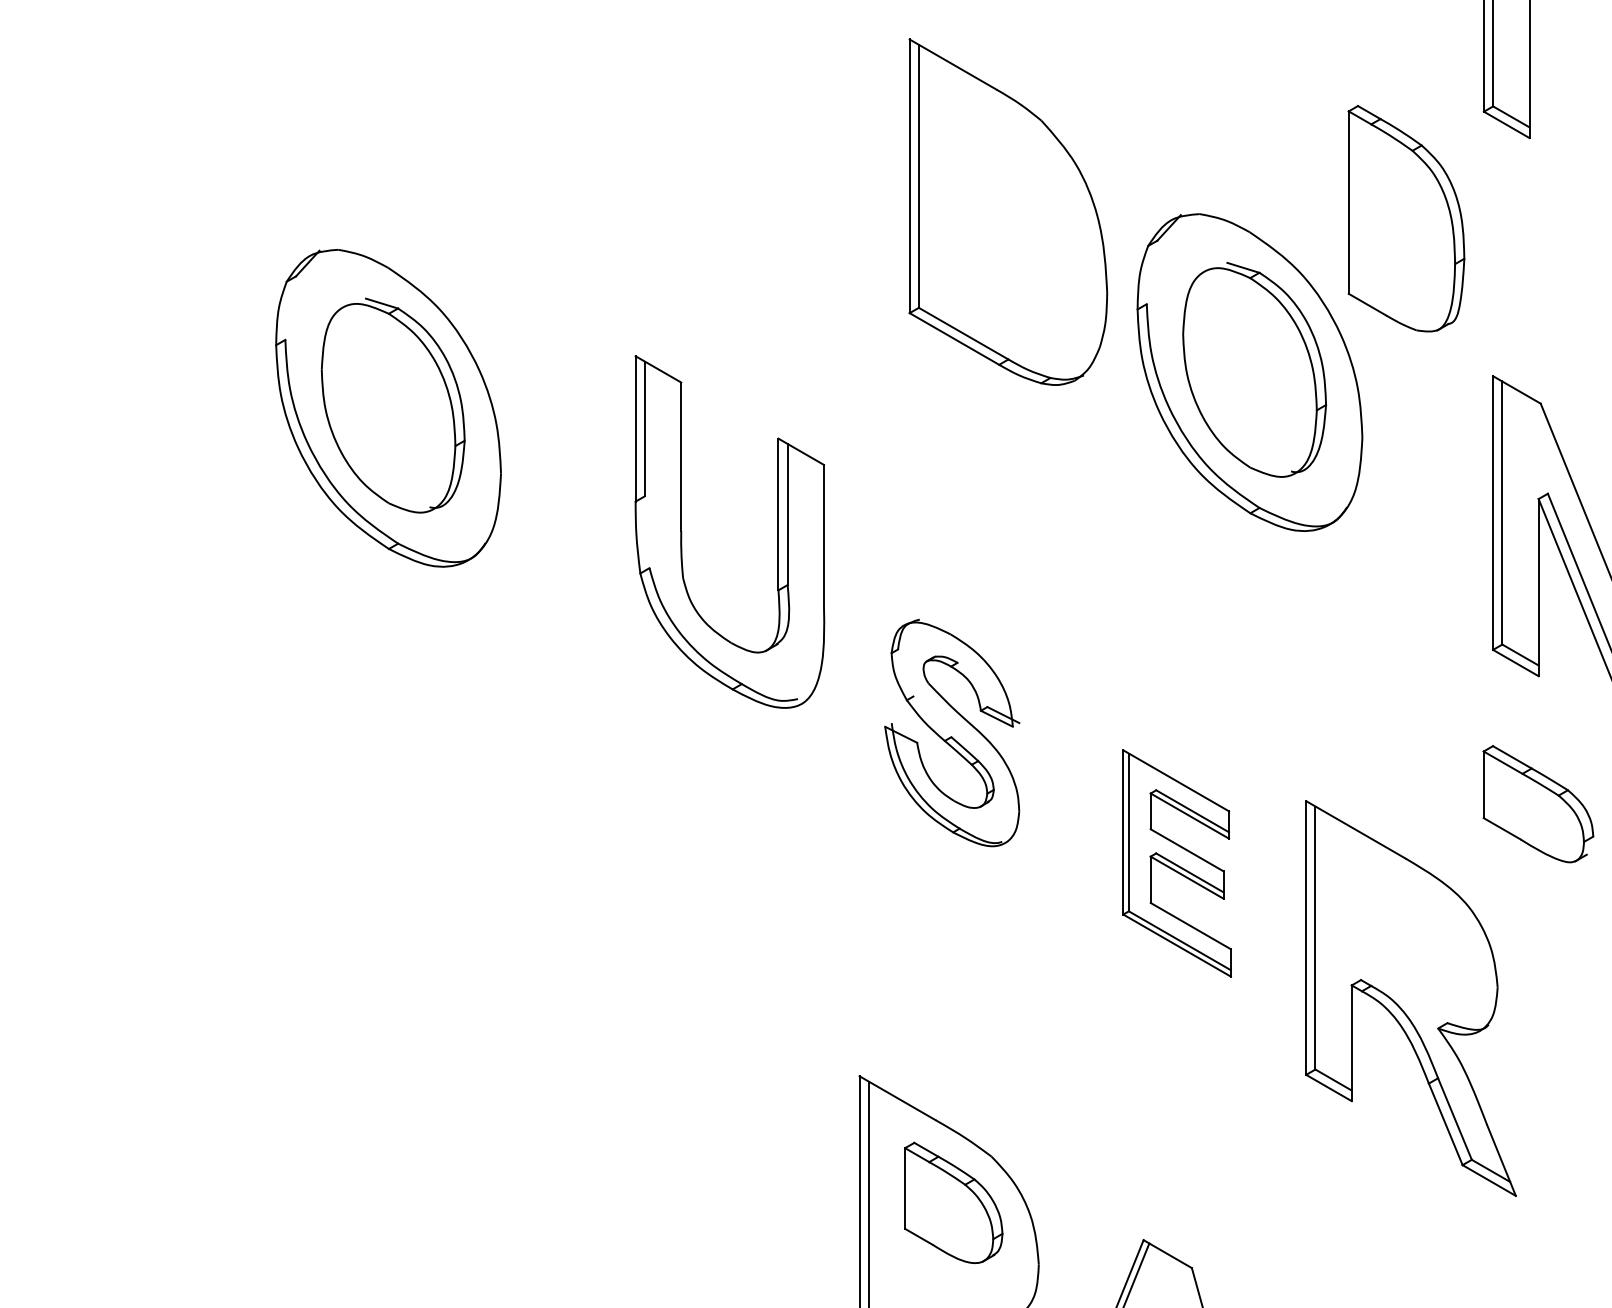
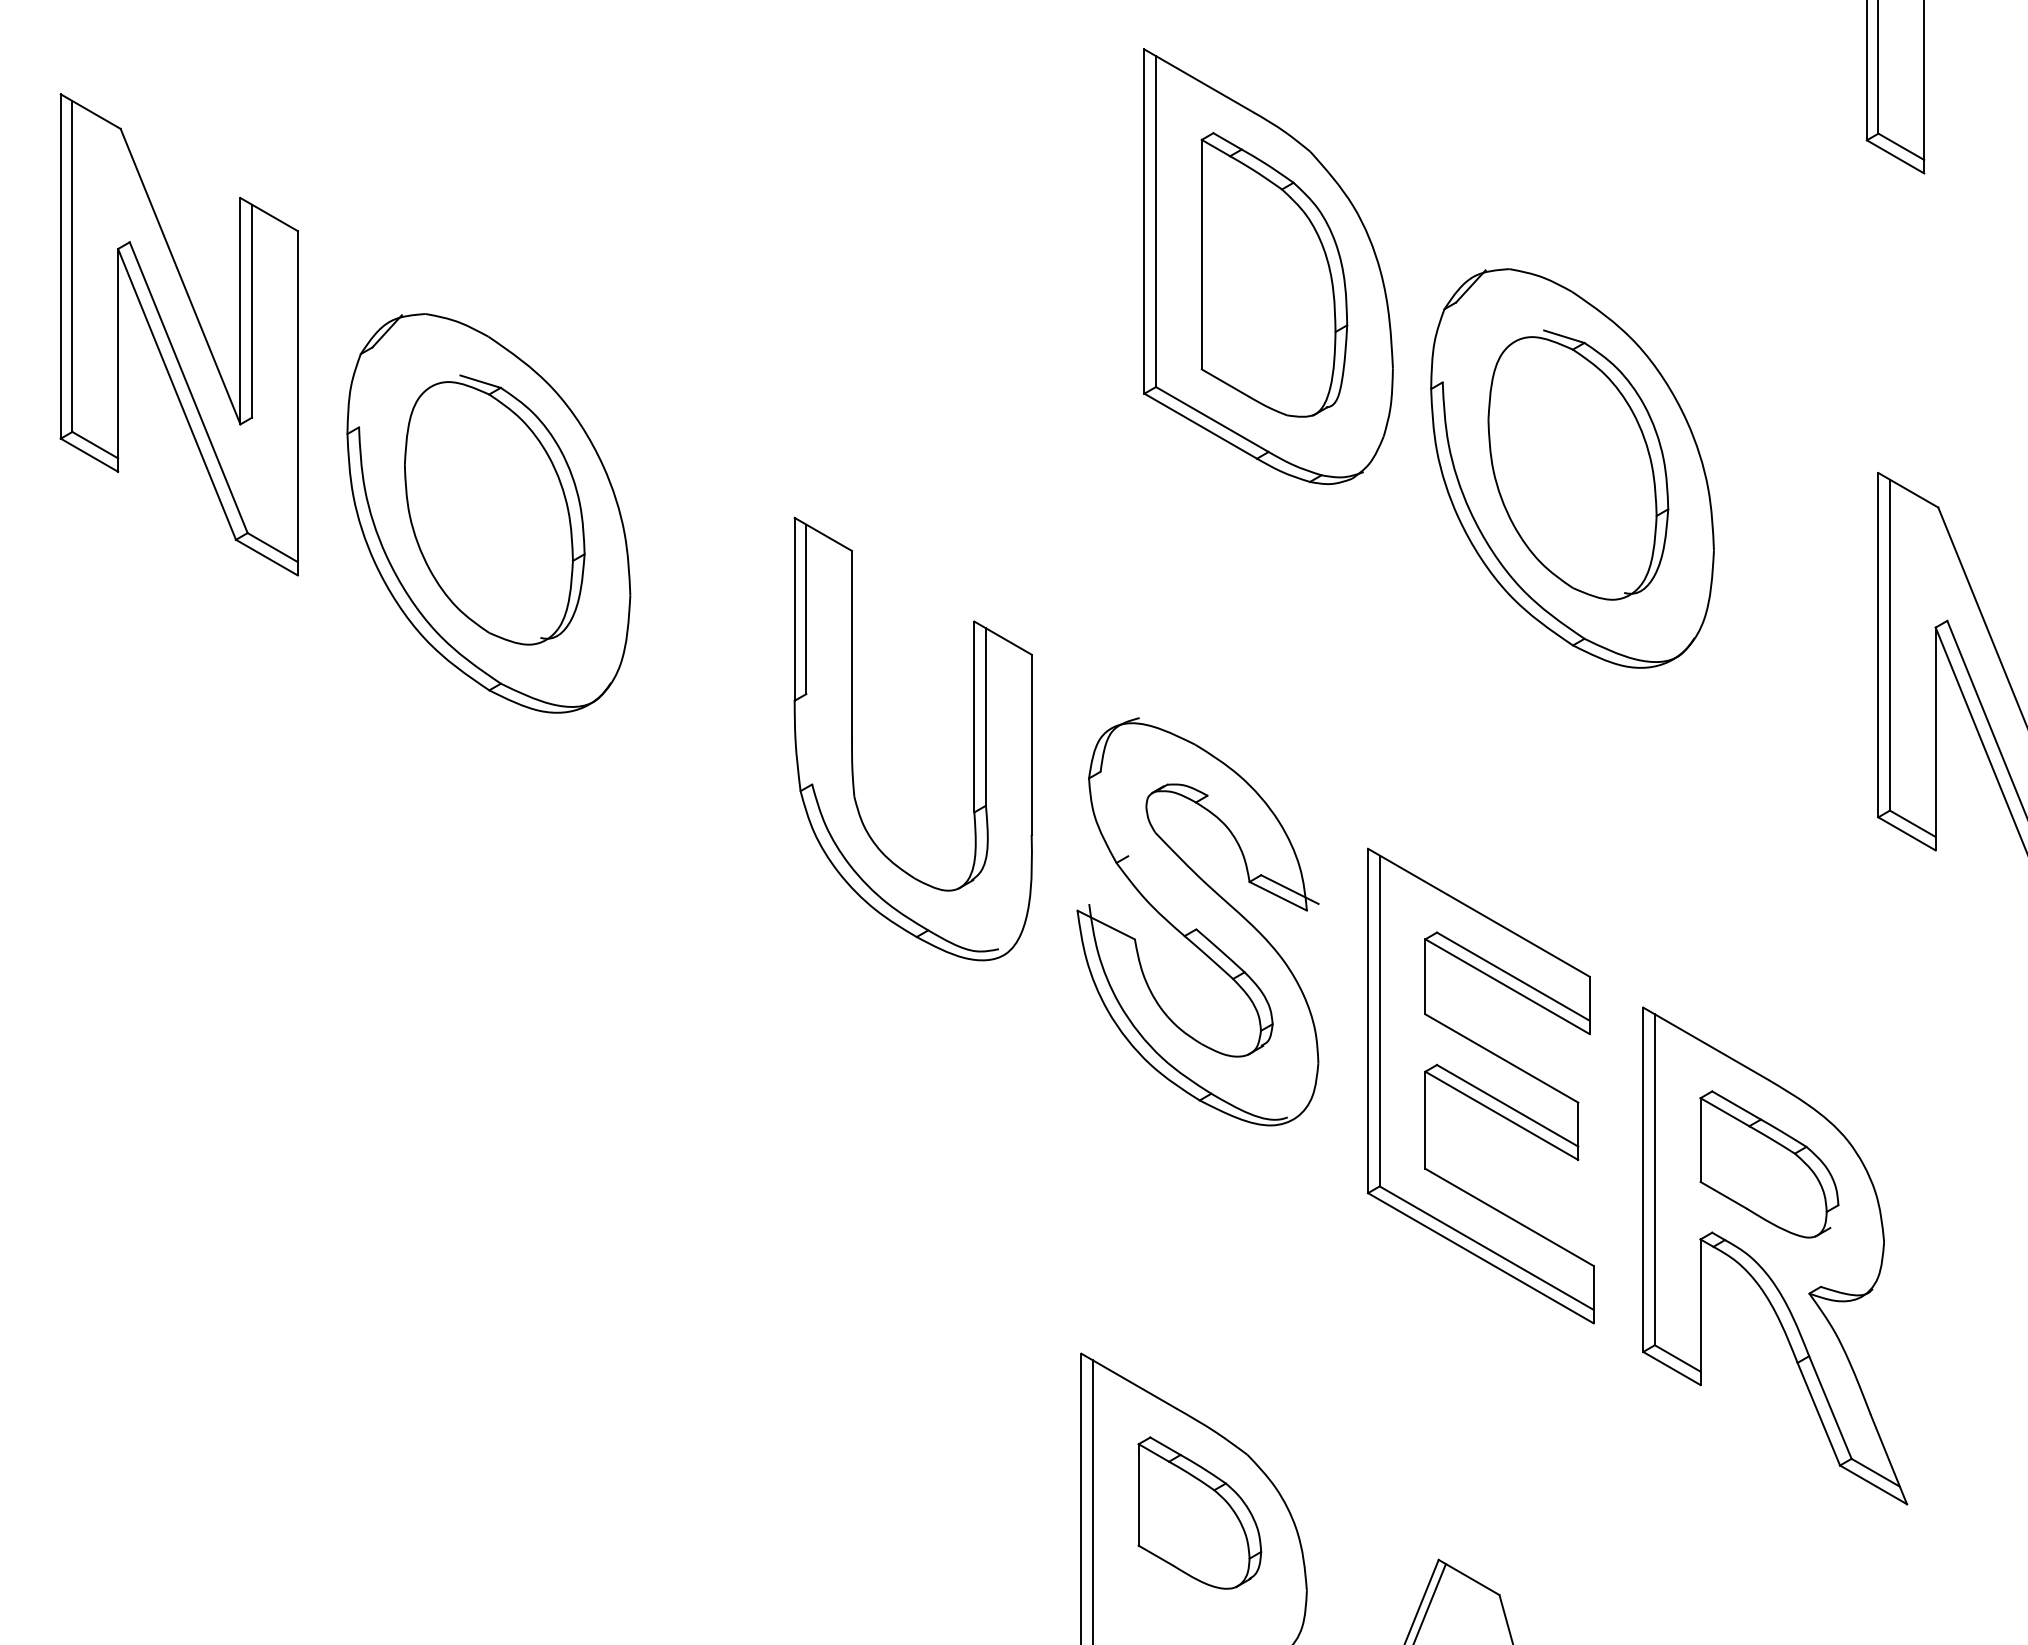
part: (1406, 218) -> (1274, 274), moved
part: (141, 266) -> (178, 334), added
part: (681, 531) -> (852, 738), moved
part: (951, 732) -> (1197, 921), size x1.43
part: (1538, 804) -> (1769, 1164), moved
part: (1176, 863) -> (1480, 1085), size x1.67

